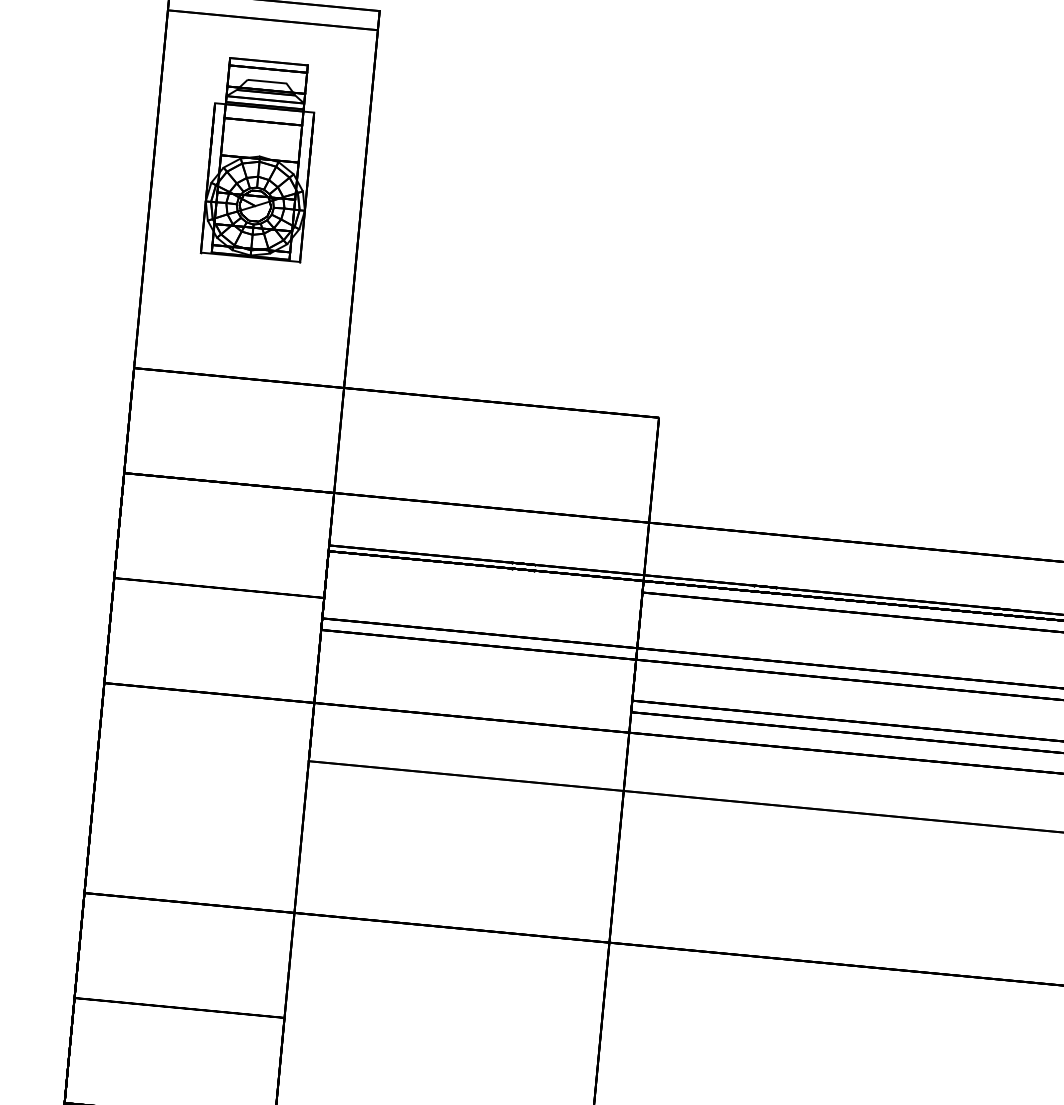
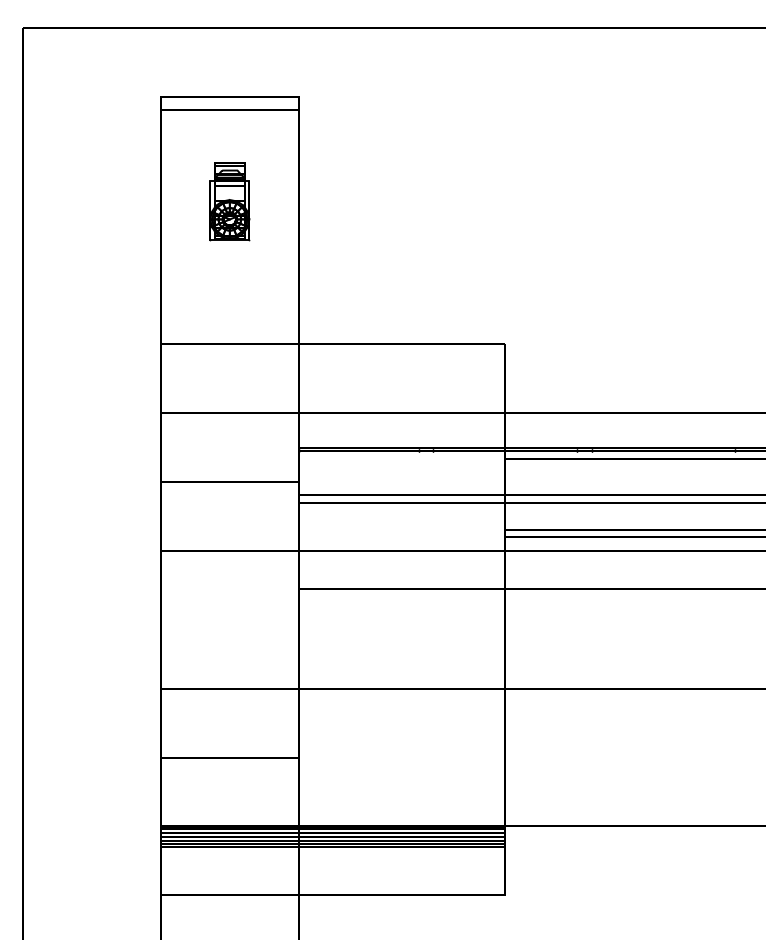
part: (259, 160) -> (229, 201), size x0.6

